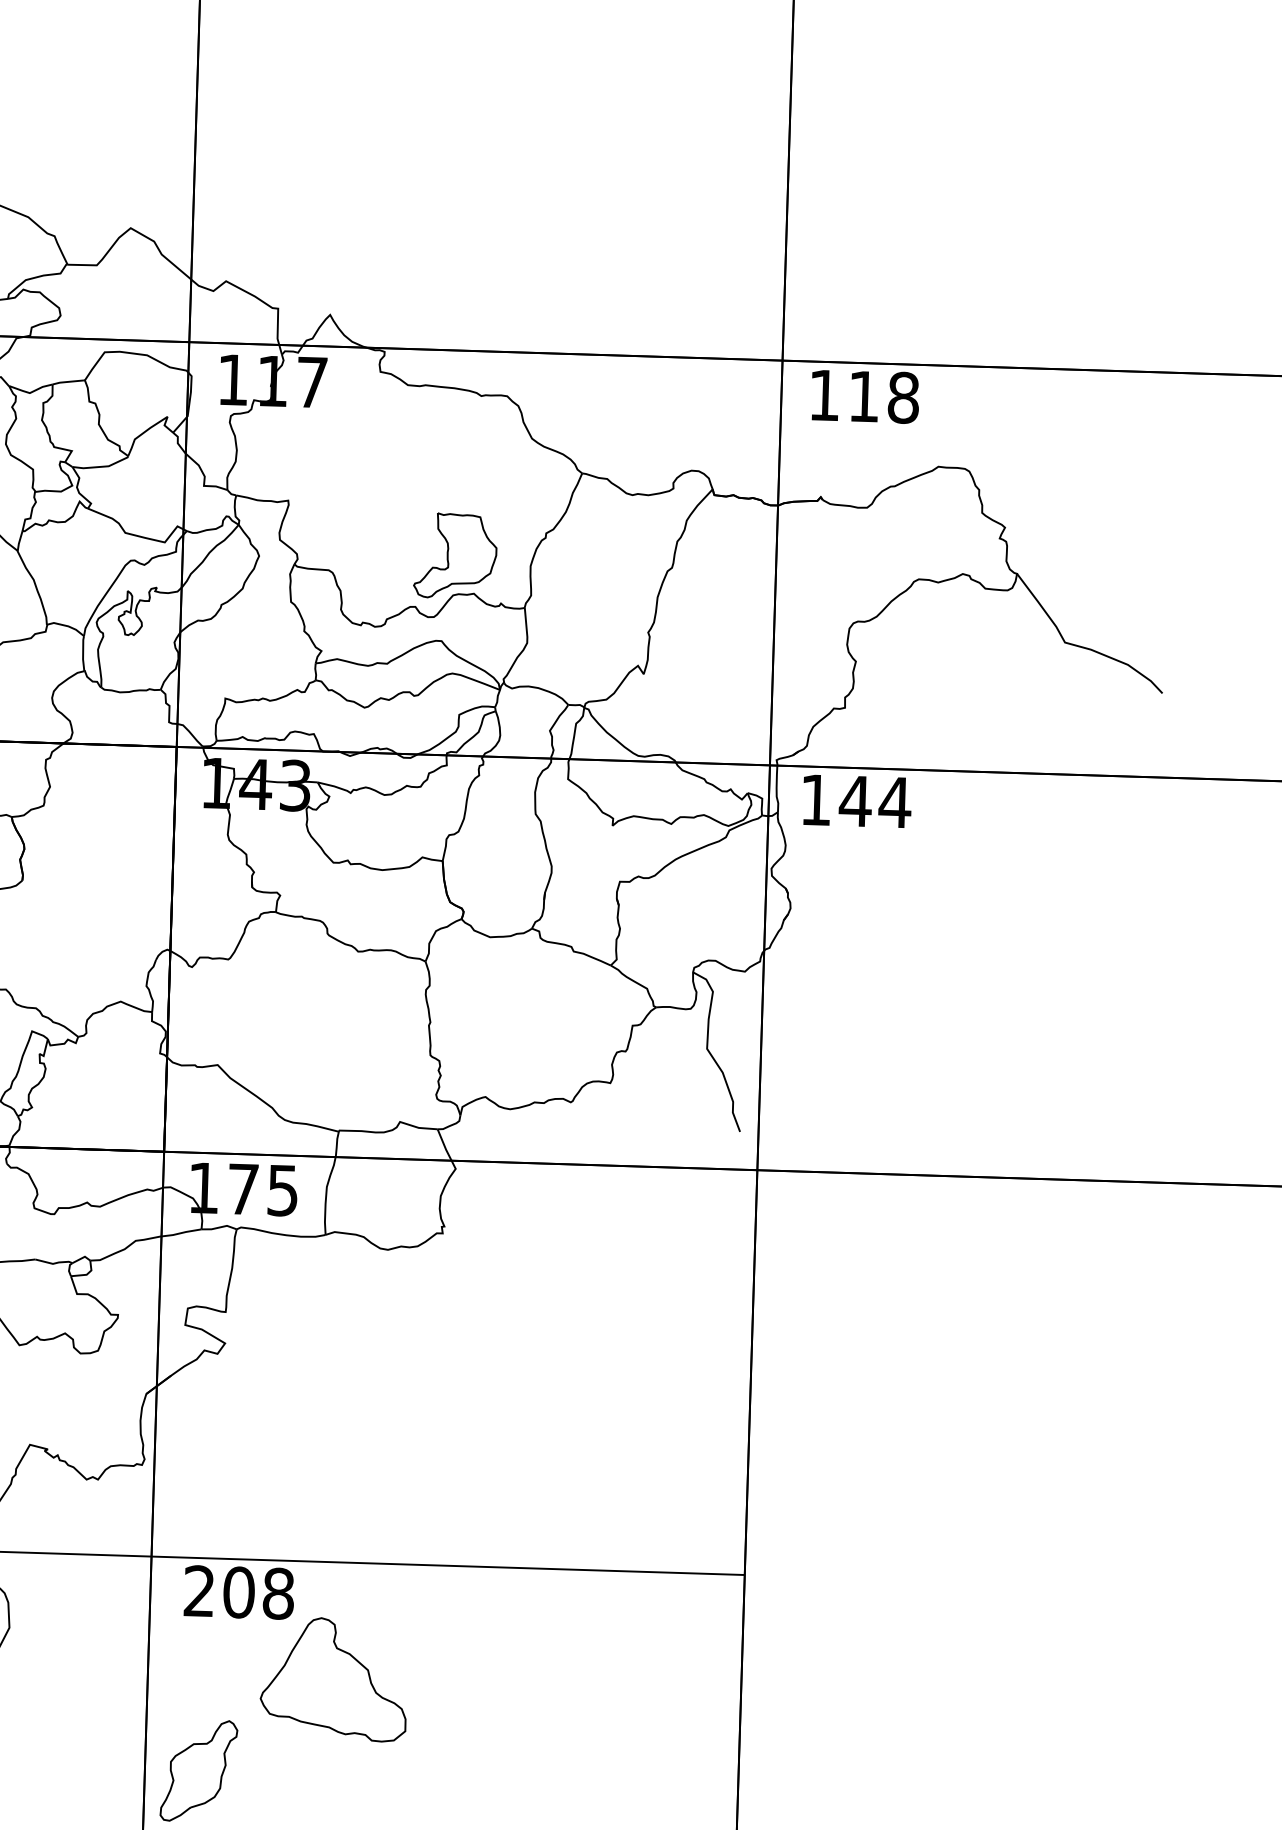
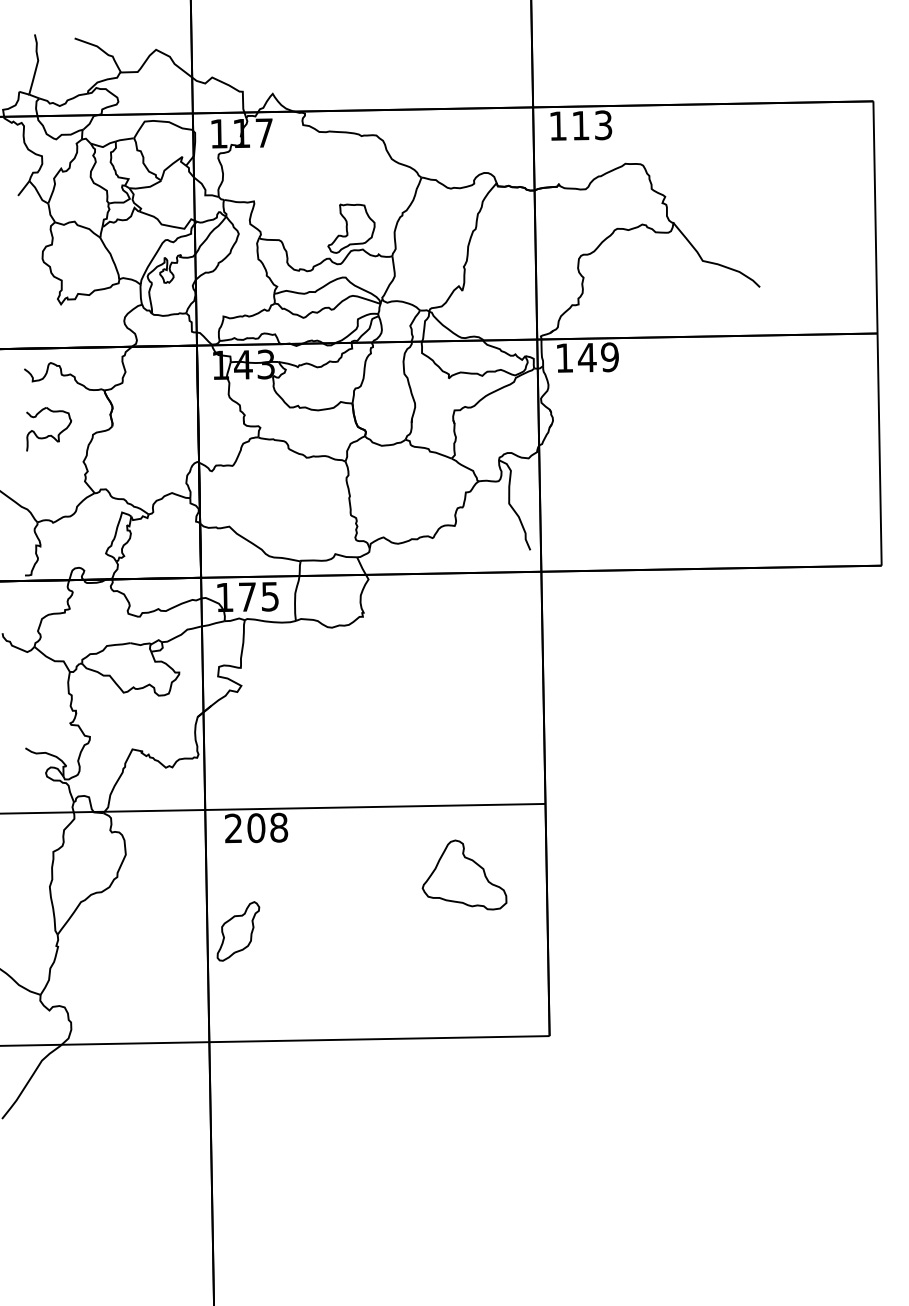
text: (903, 398) -> (603, 125), 118 -> 113
text: (894, 802) -> (609, 357), 144 -> 149
part: (334, 1678) -> (464, 874), moved

